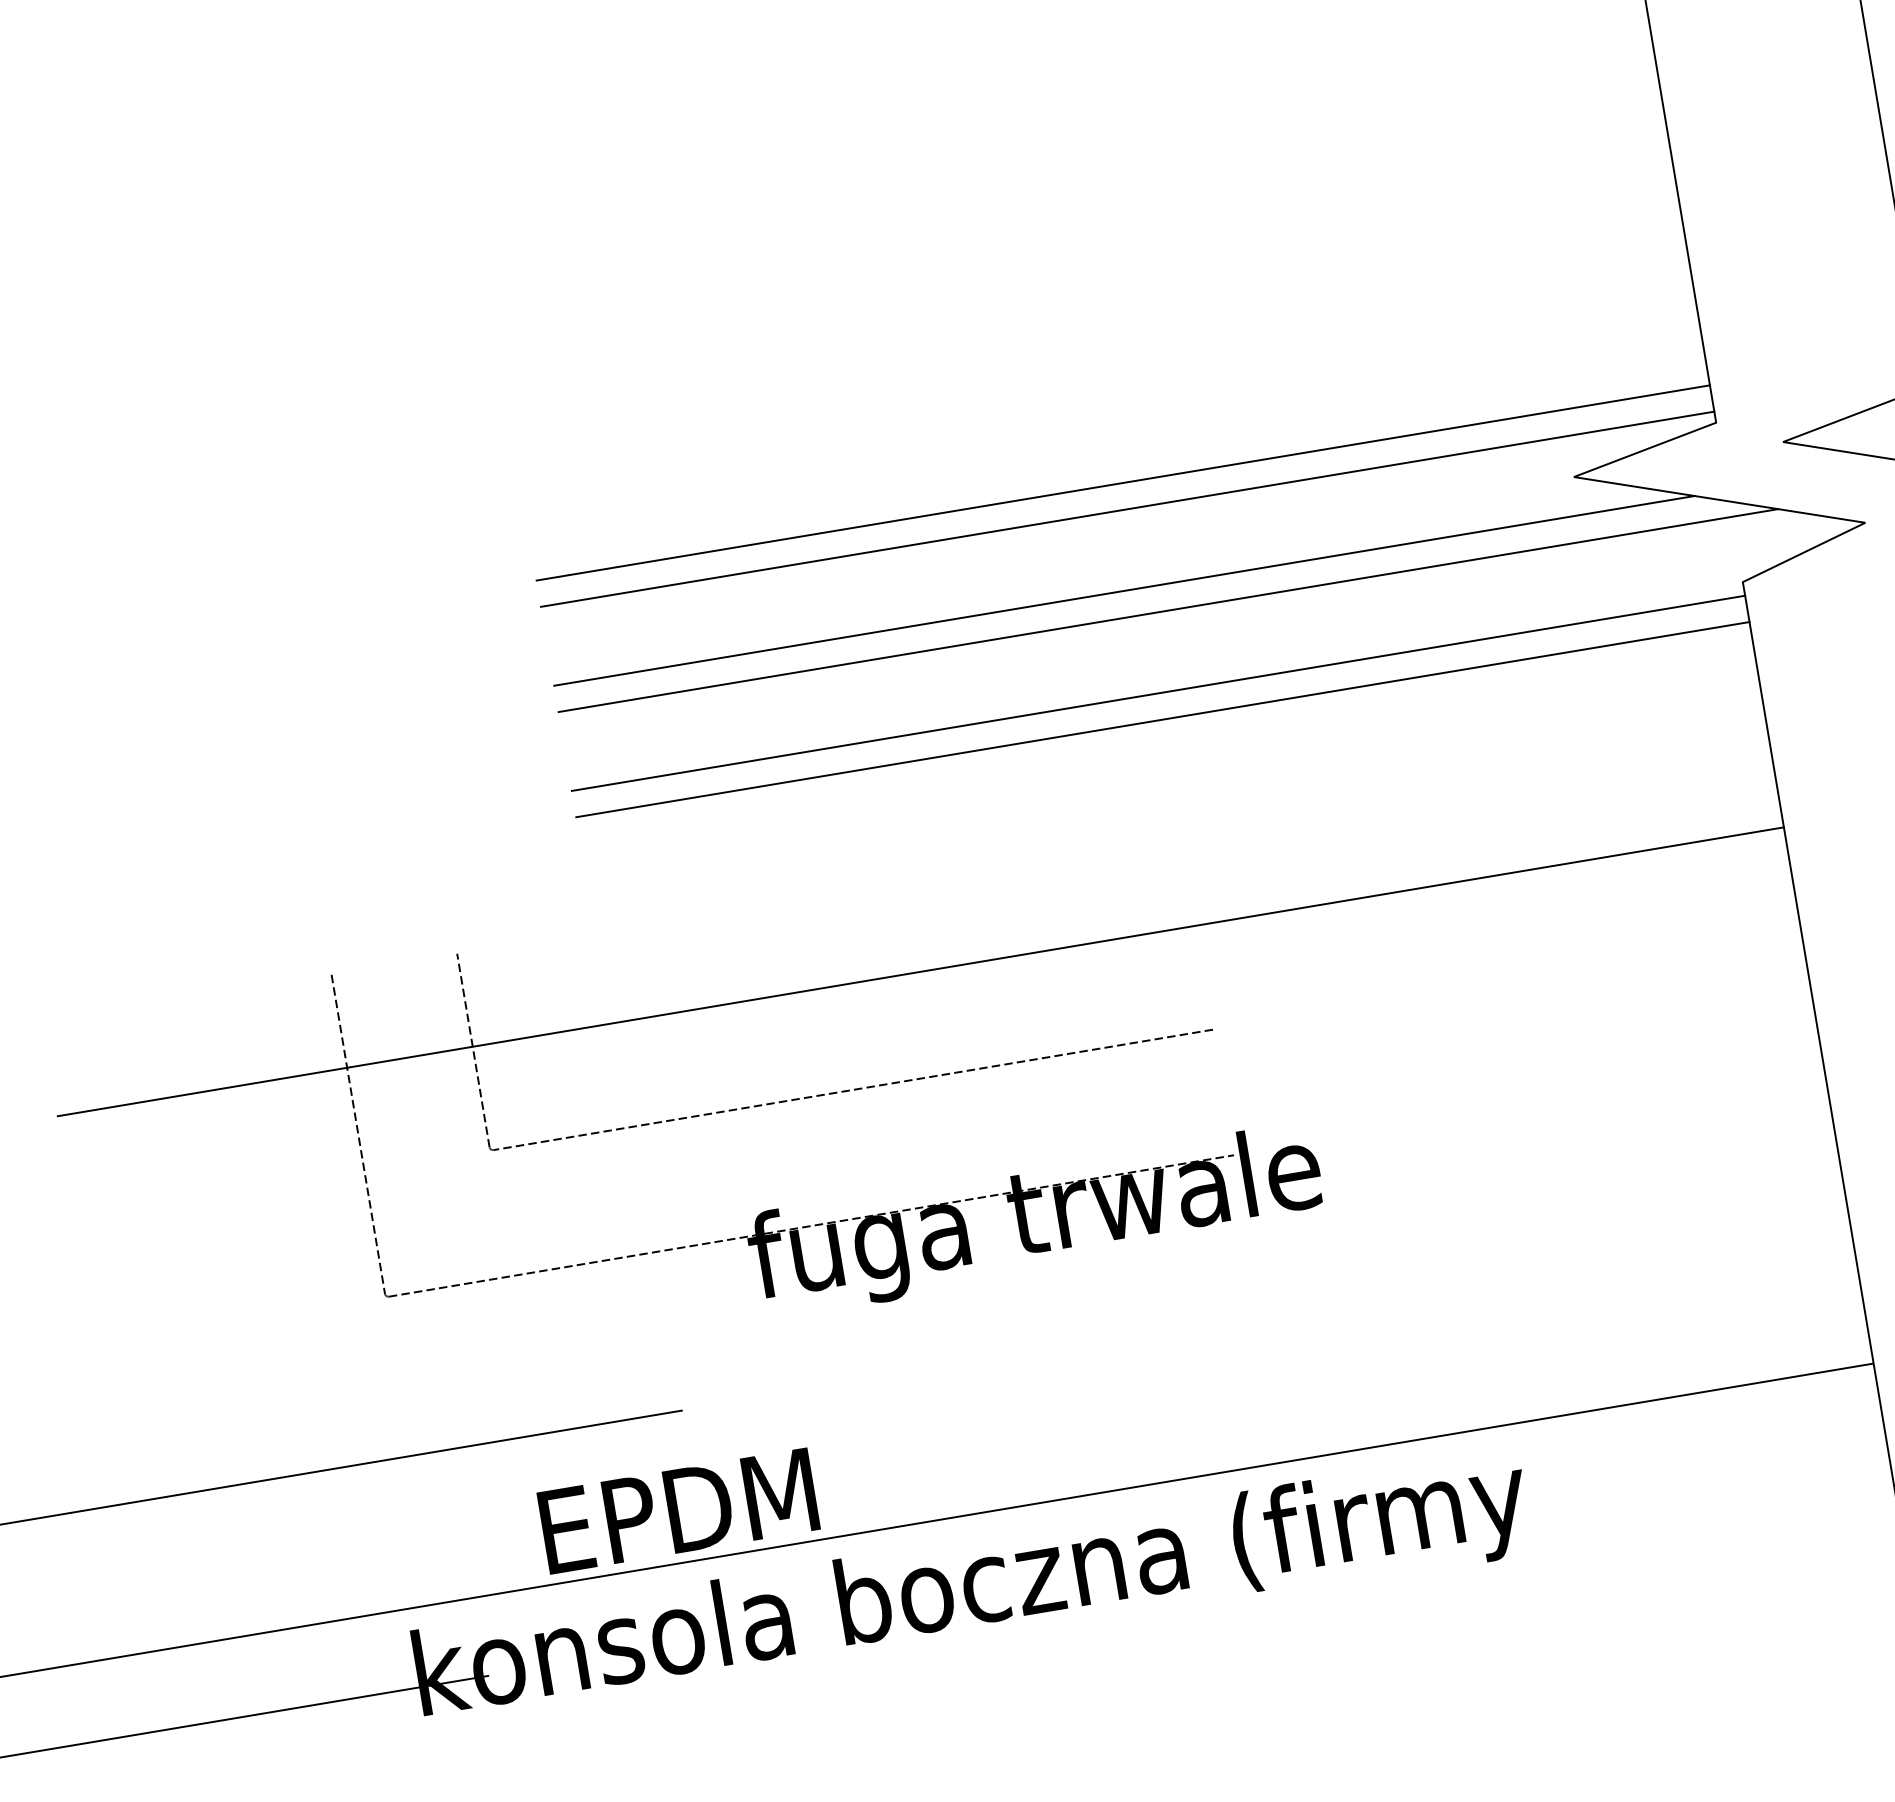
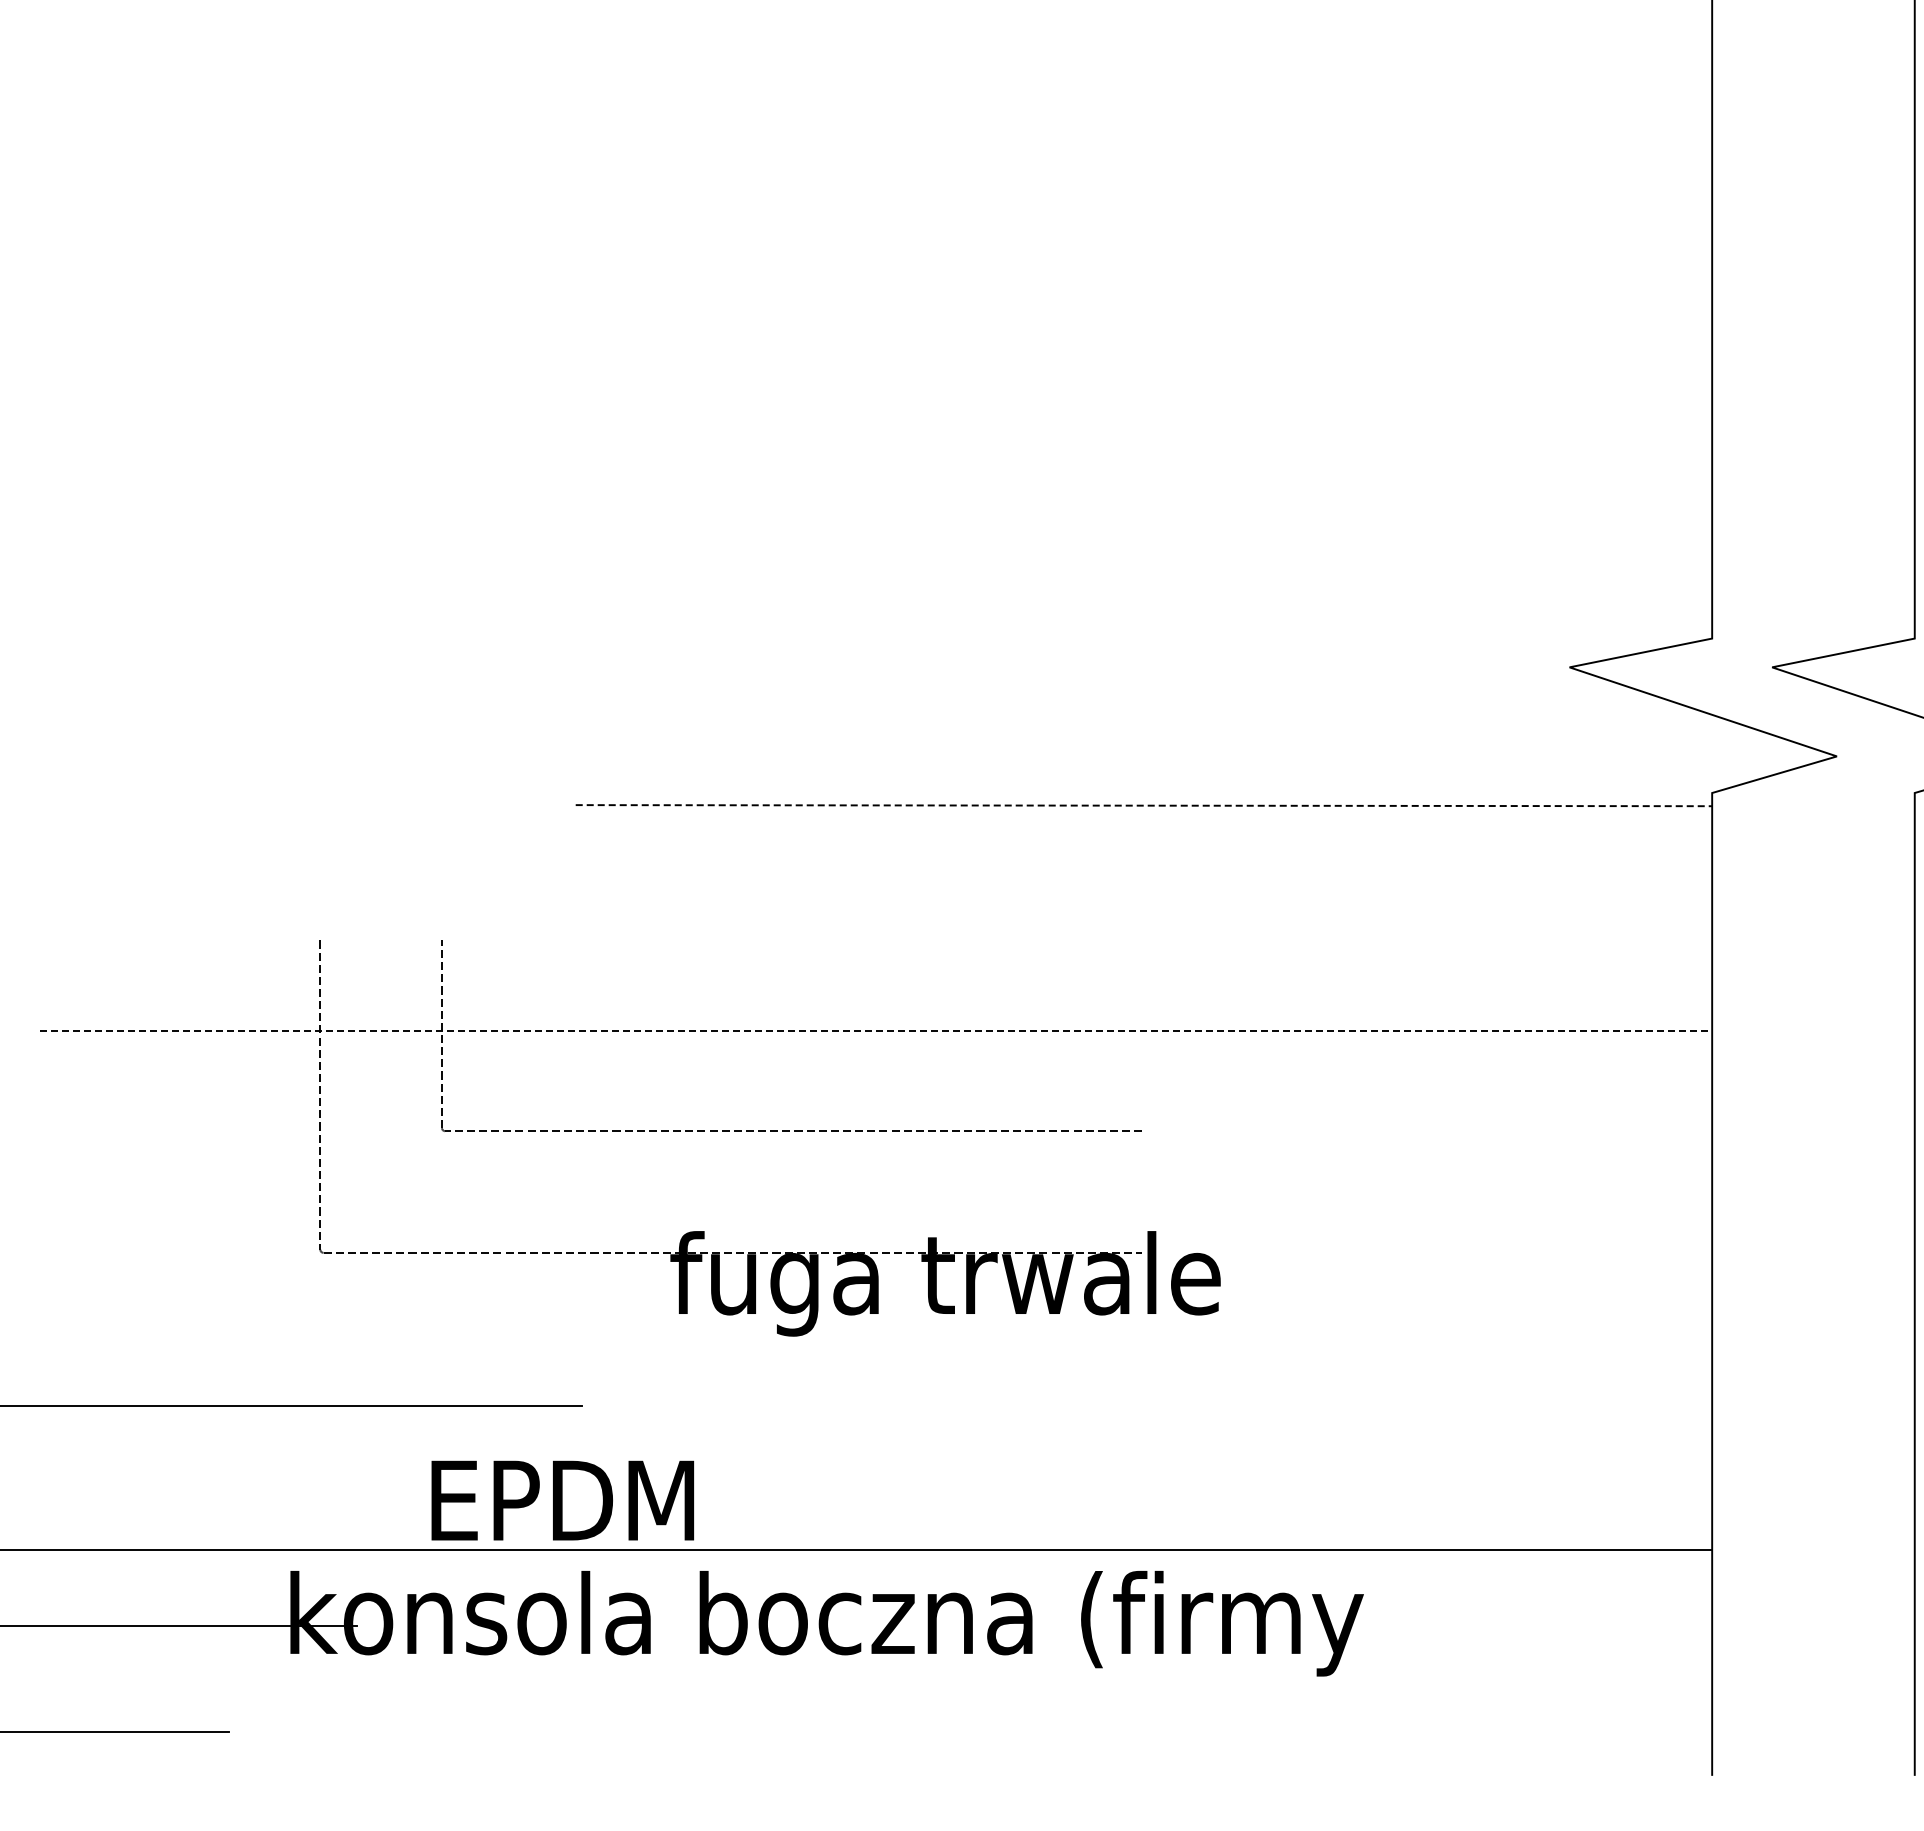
line: (1122, 482) -> (1143, 601), removed
line: (1127, 508) -> (1143, 626), removed
line: (1123, 590) -> (1127, 703), removed
line: (1168, 609) -> (1166, 728), removed
line: (1159, 693) -> (1144, 805), solid -> dashed
line: (1162, 719) -> (1143, 830), removed
line: (921, 971) -> (876, 1030), solid -> dashed

